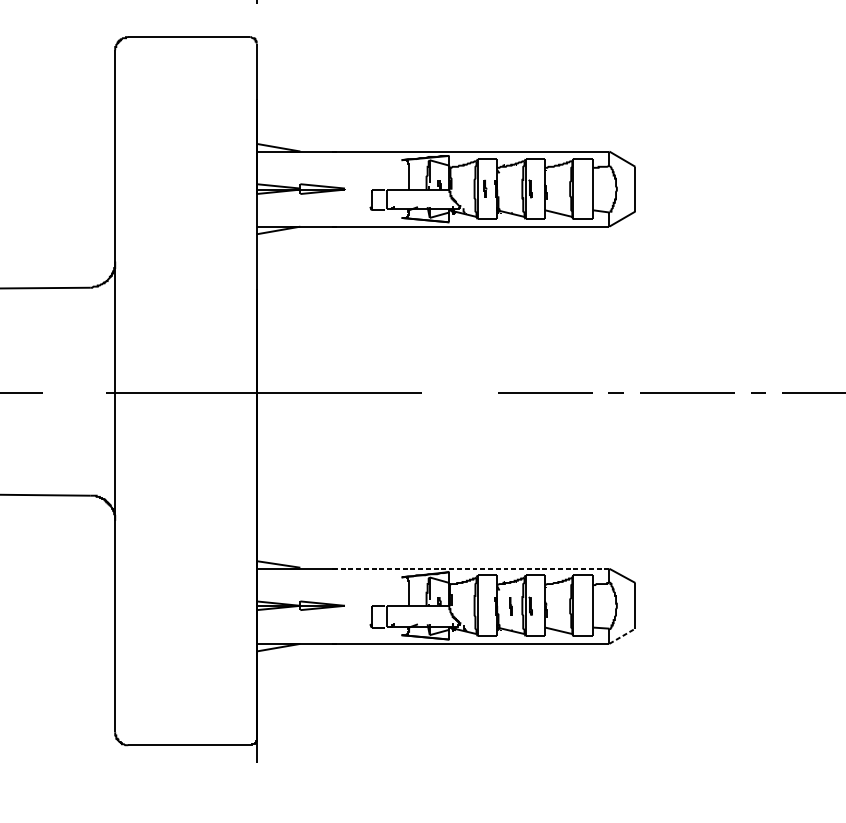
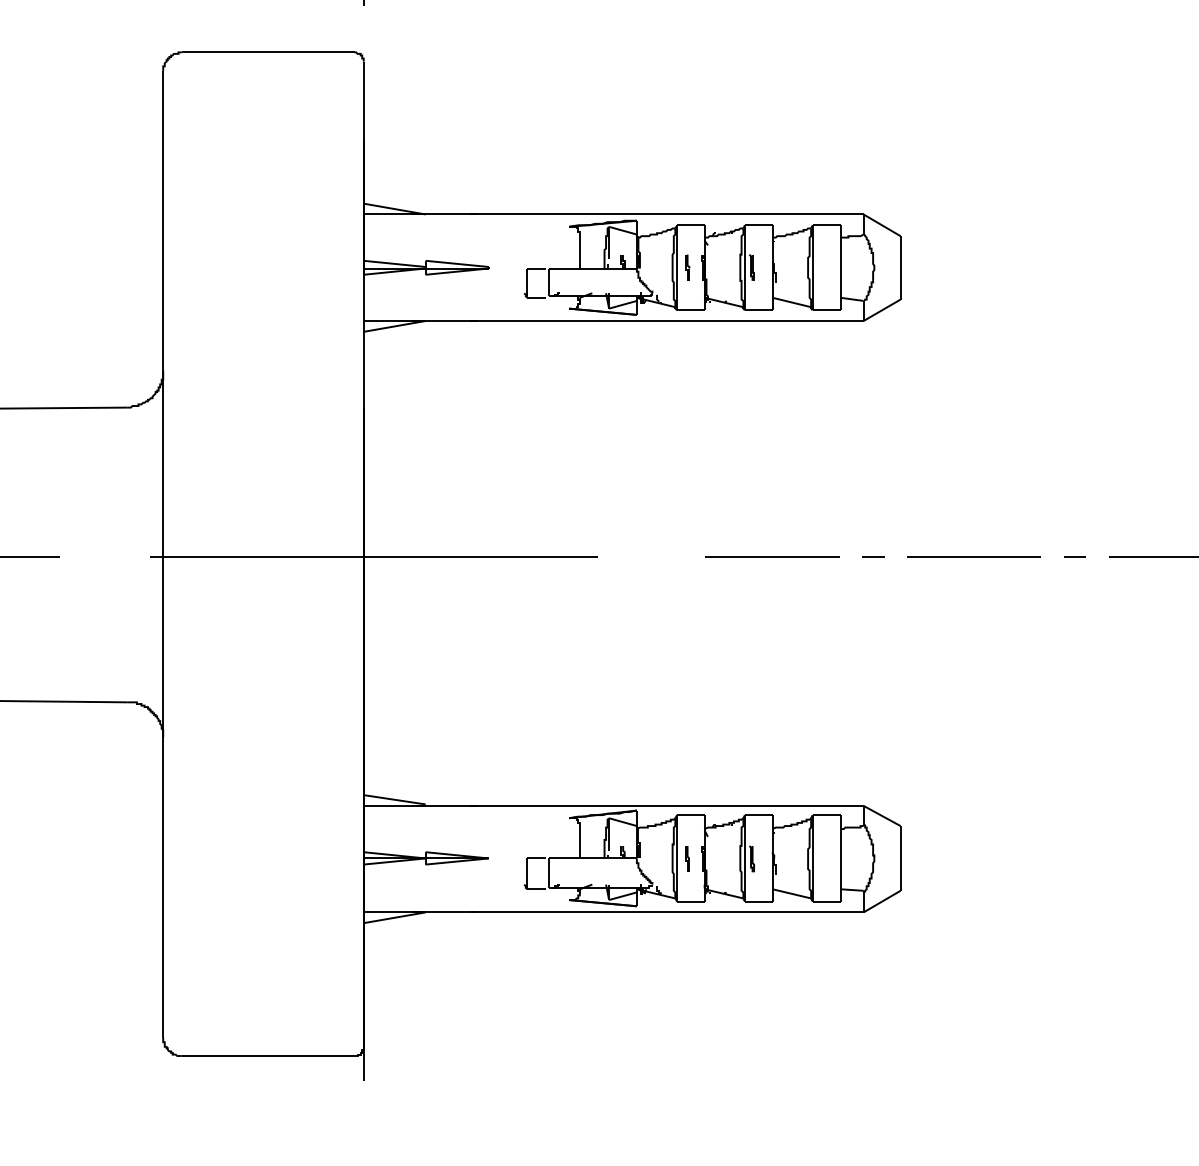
line: (473, 568) -> (670, 805), dashed -> solid
line: (510, 605) -> (687, 858), moved
line: (622, 636) -> (882, 901), dashed -> solid

